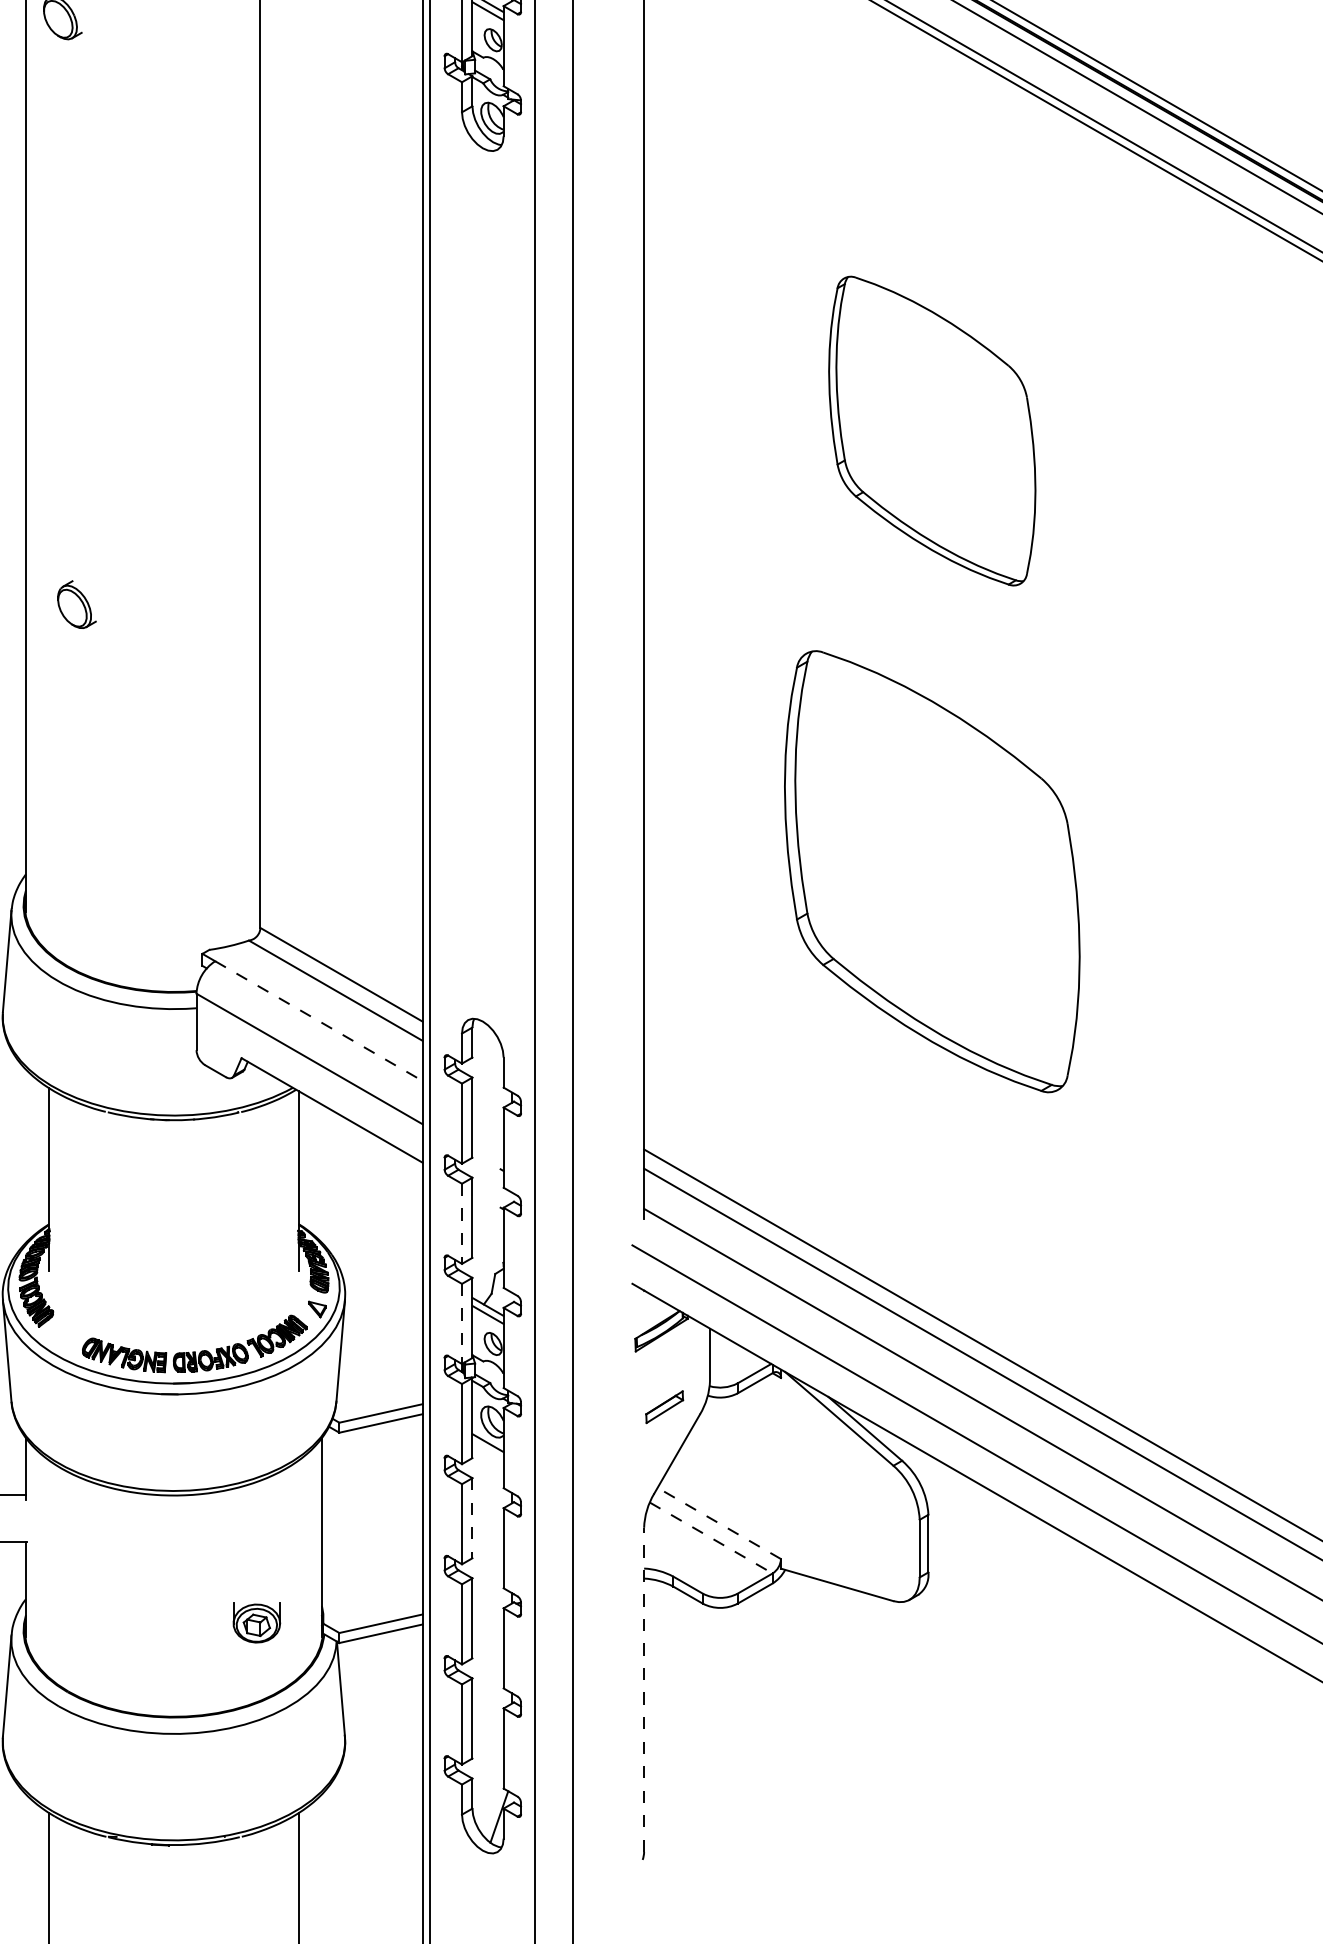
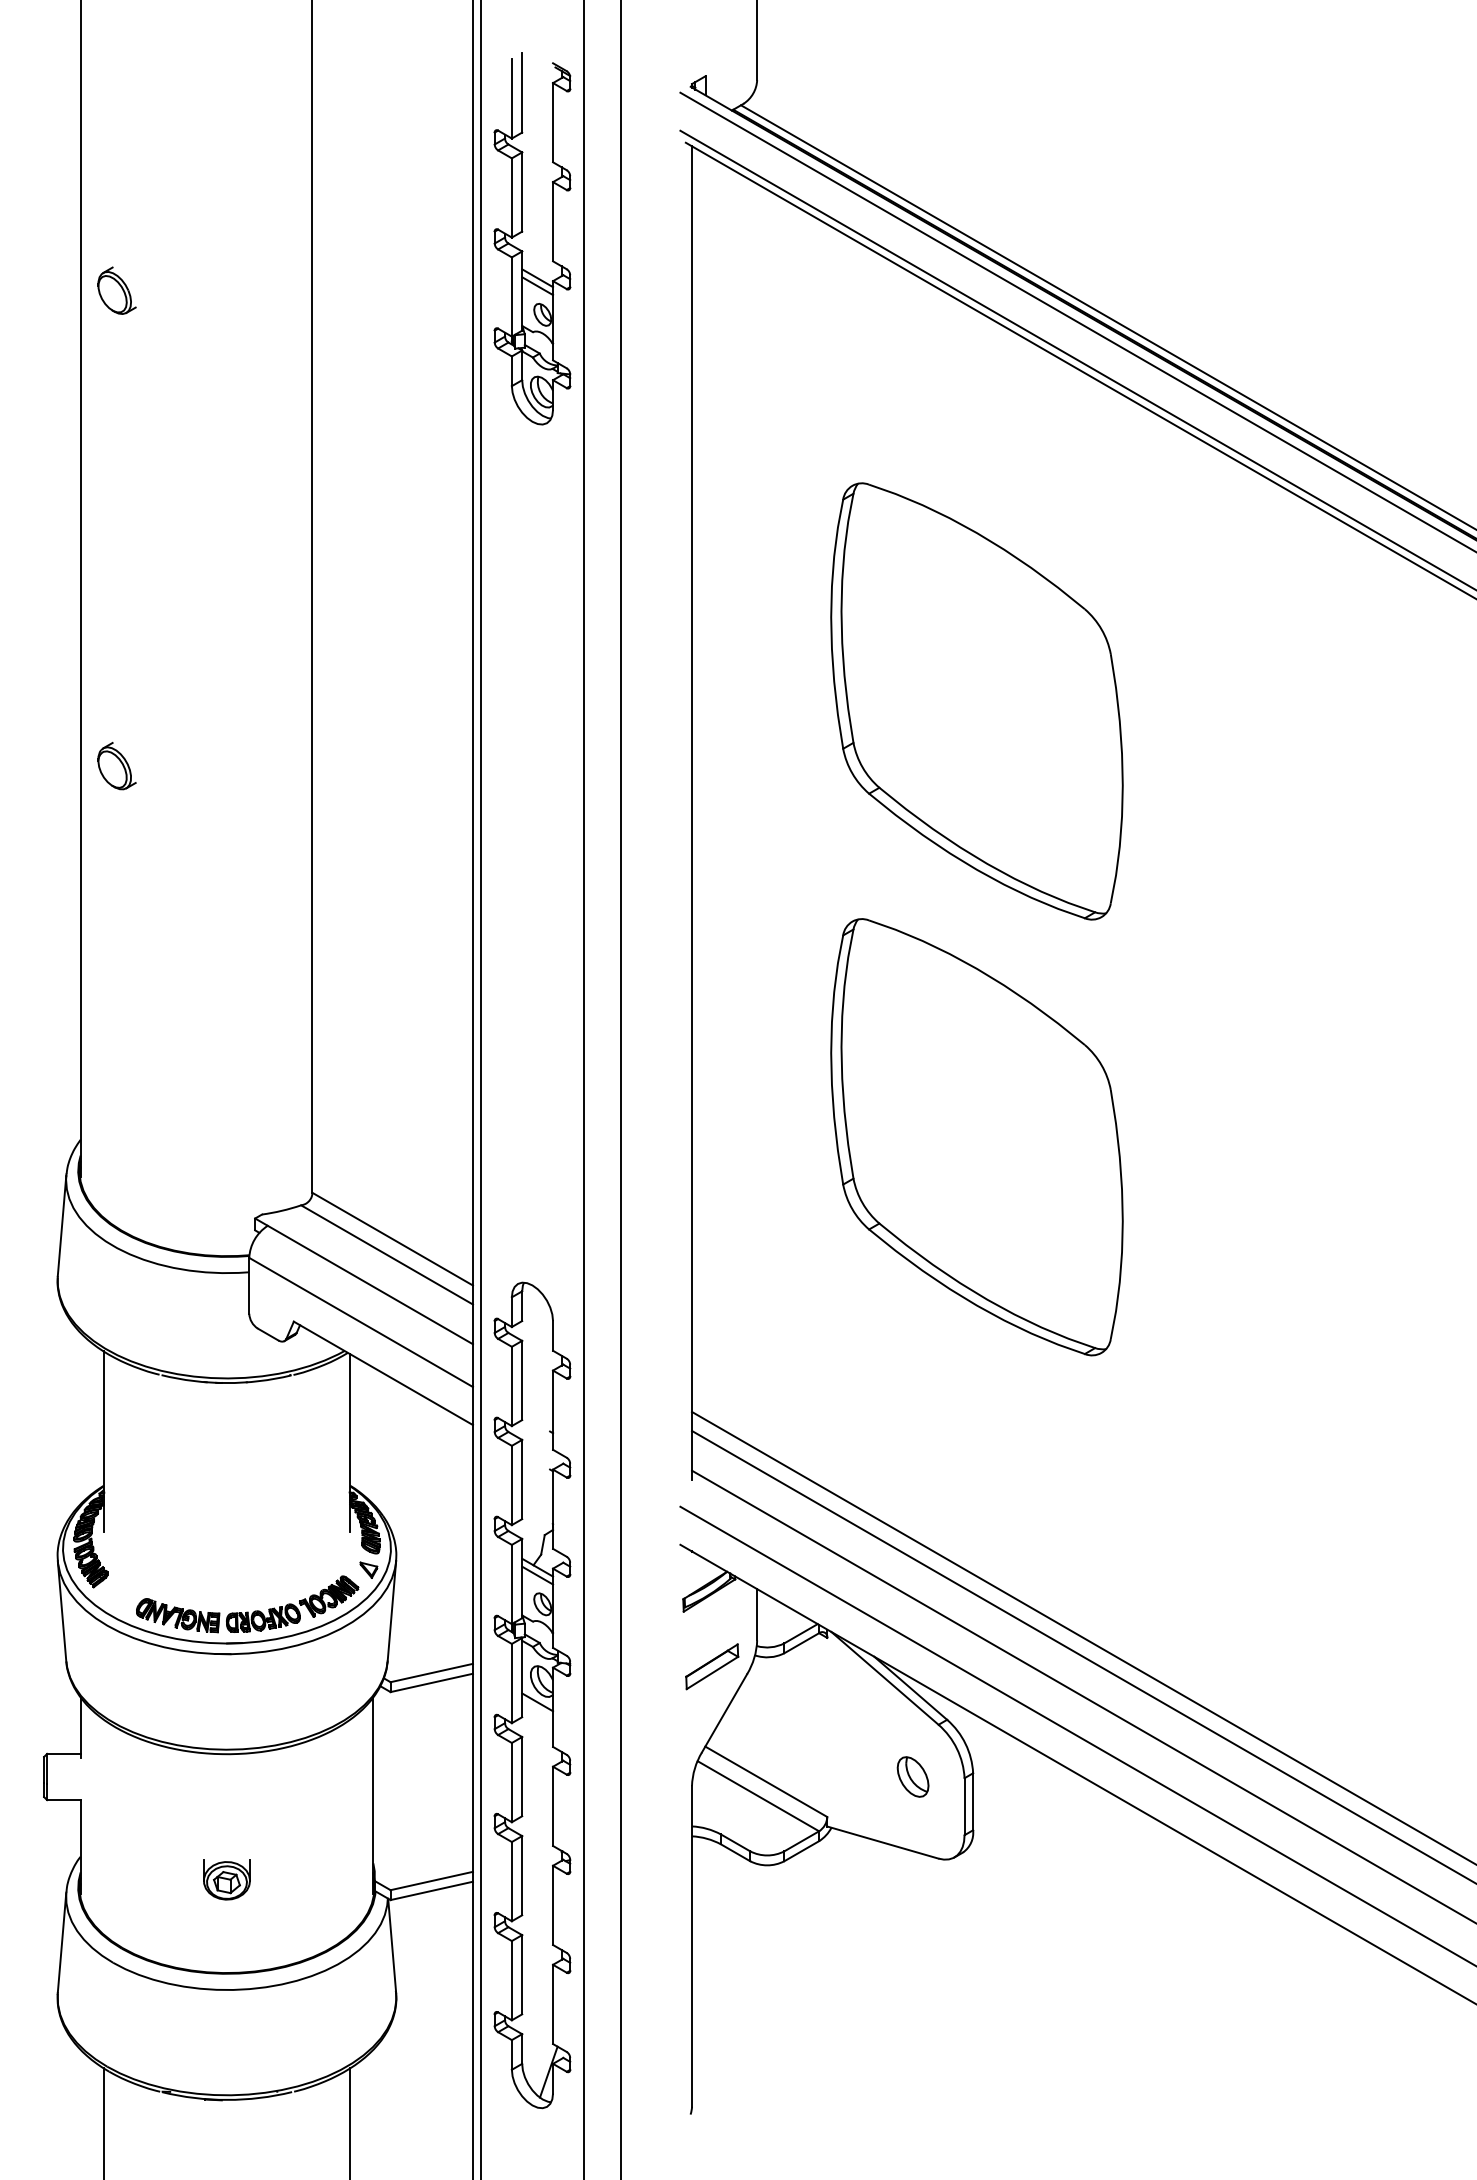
part: (931, 431) -> (976, 701), size x1.43
part: (76, 605) -> (116, 766), moved
line: (319, 1021) -> (370, 1285), dashed -> solid
line: (461, 1223) -> (511, 1485), dashed -> solid
line: (461, 1323) -> (511, 1584), dashed -> solid
part: (664, 1406) -> (712, 1666), size x1.43
line: (472, 1518) -> (522, 1776), dashed -> solid
part: (867, 1518) -> (912, 1776), added
line: (718, 1523) -> (765, 1781), dashed -> solid
line: (711, 1538) -> (758, 1796), dashed -> solid
part: (256, 1622) -> (226, 1879), moved
line: (643, 1688) -> (691, 1945), dashed -> solid

